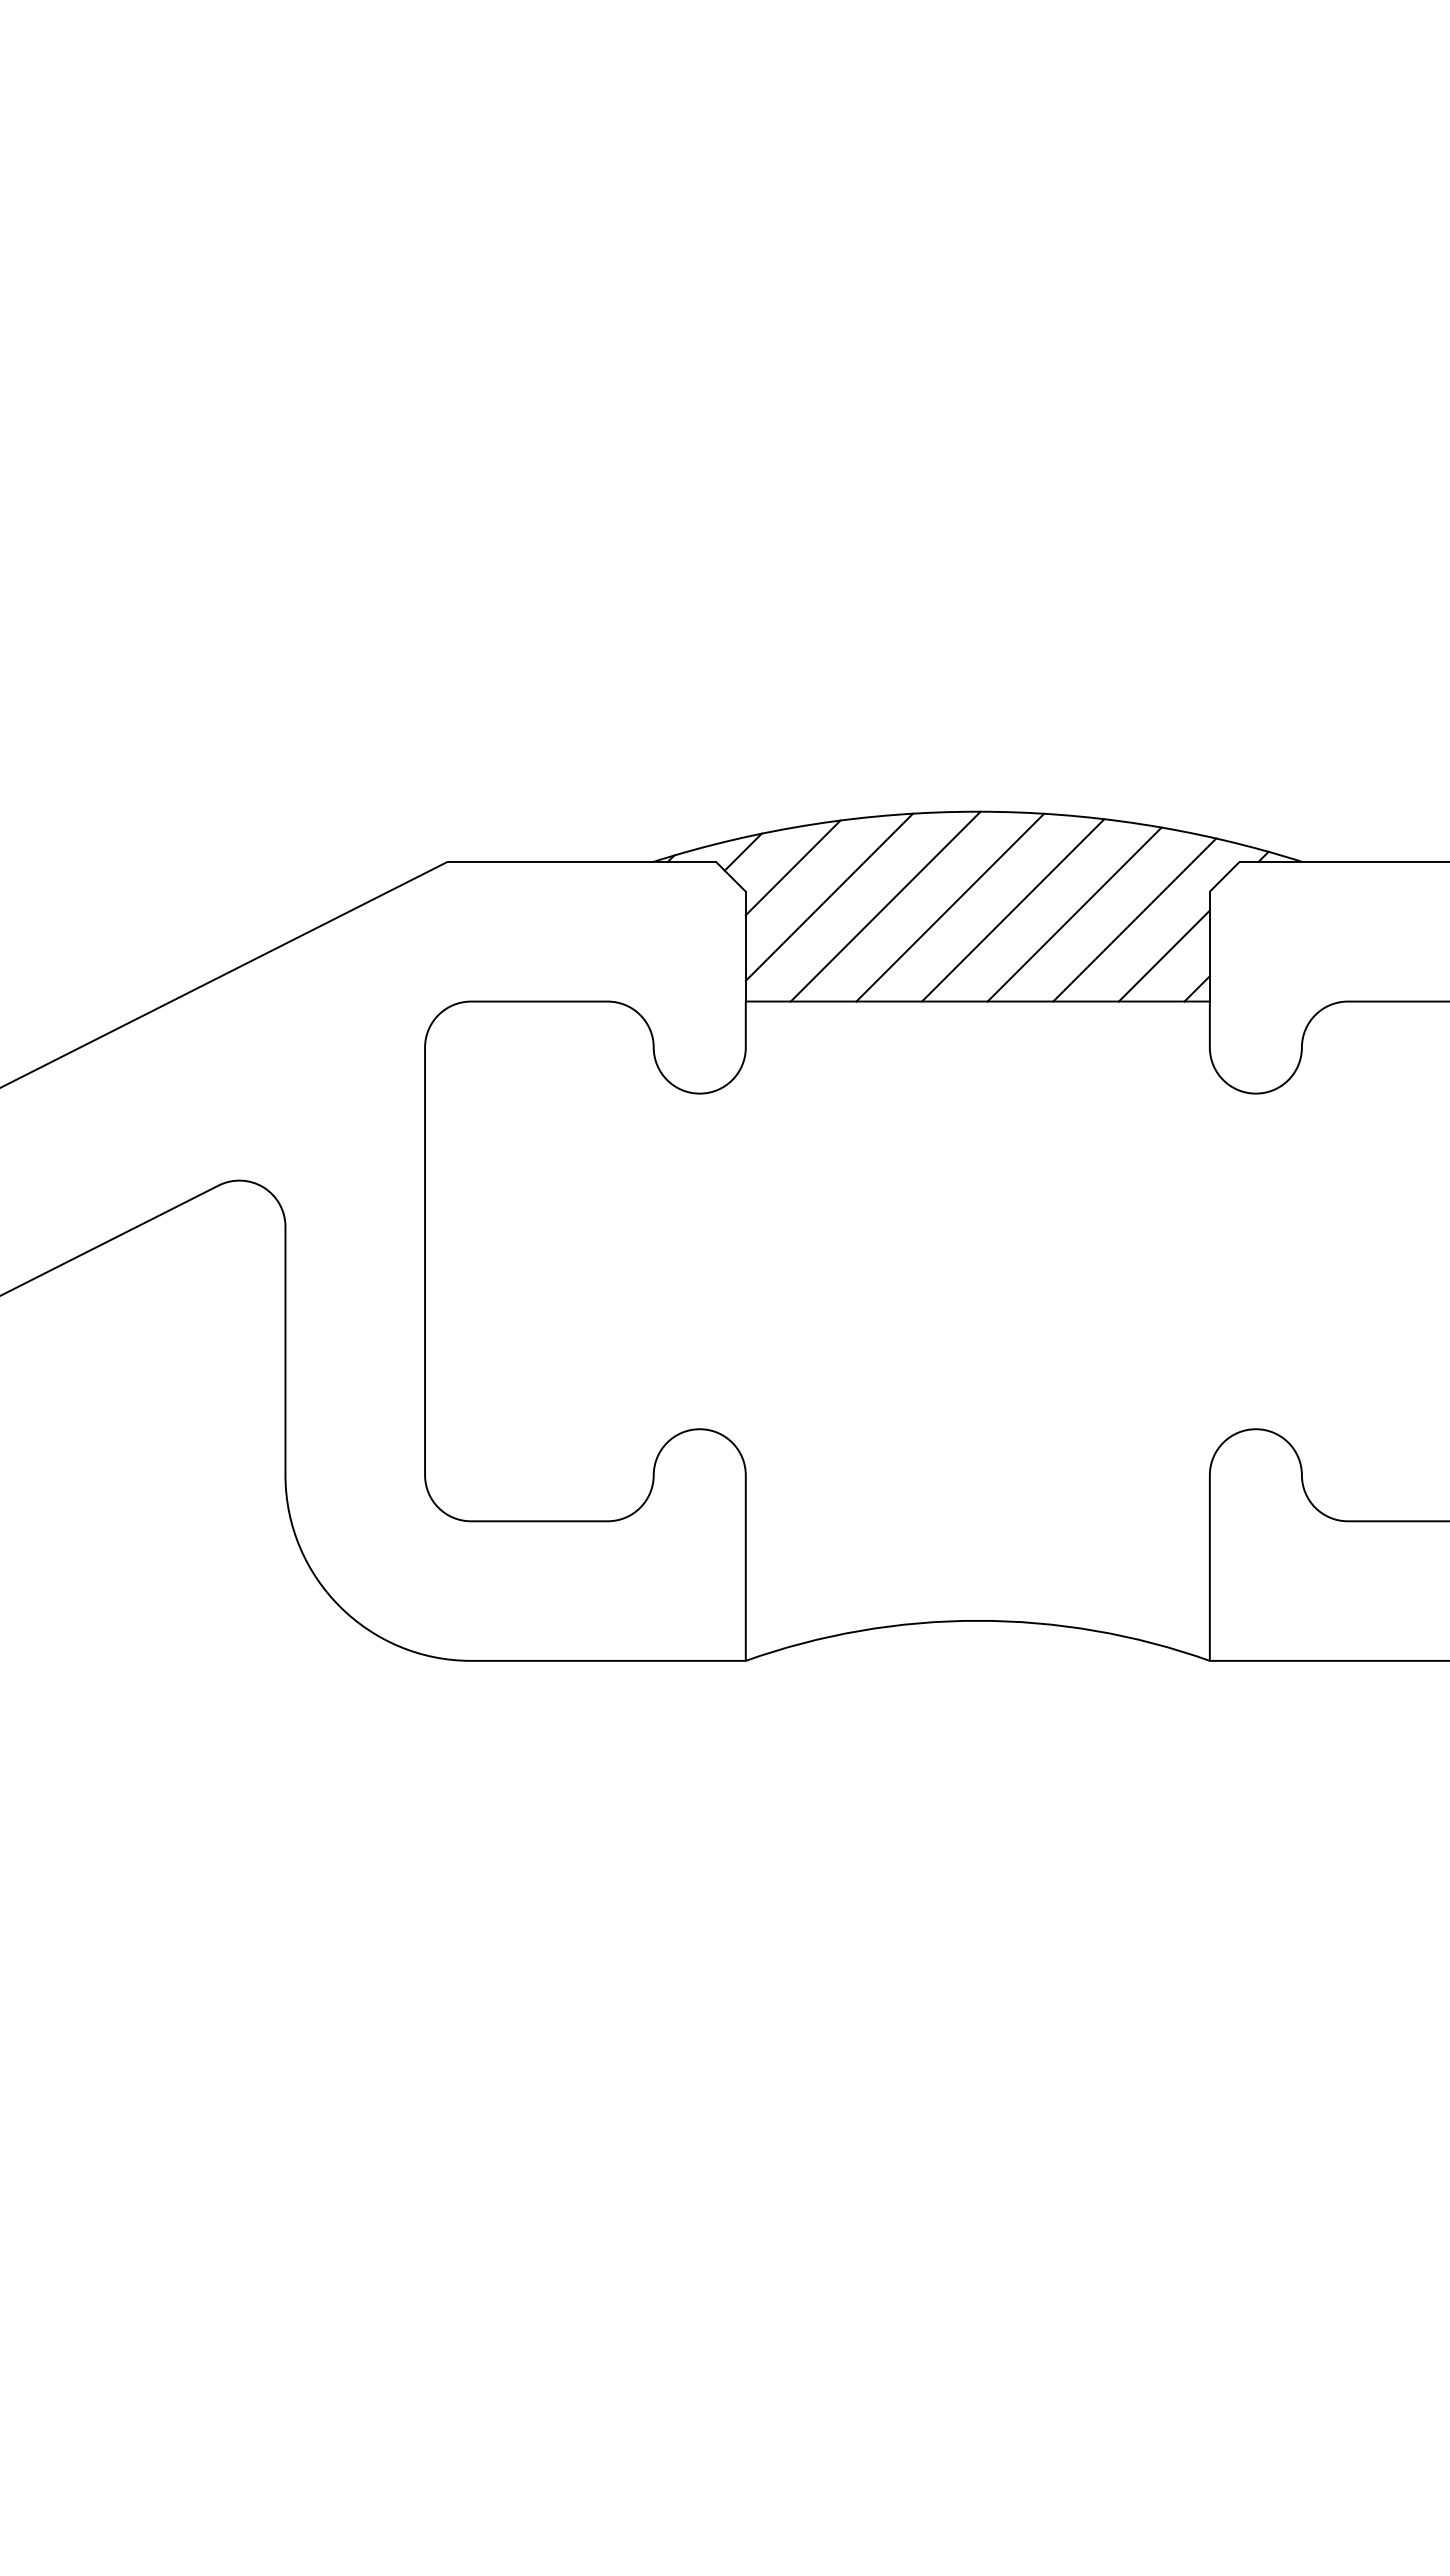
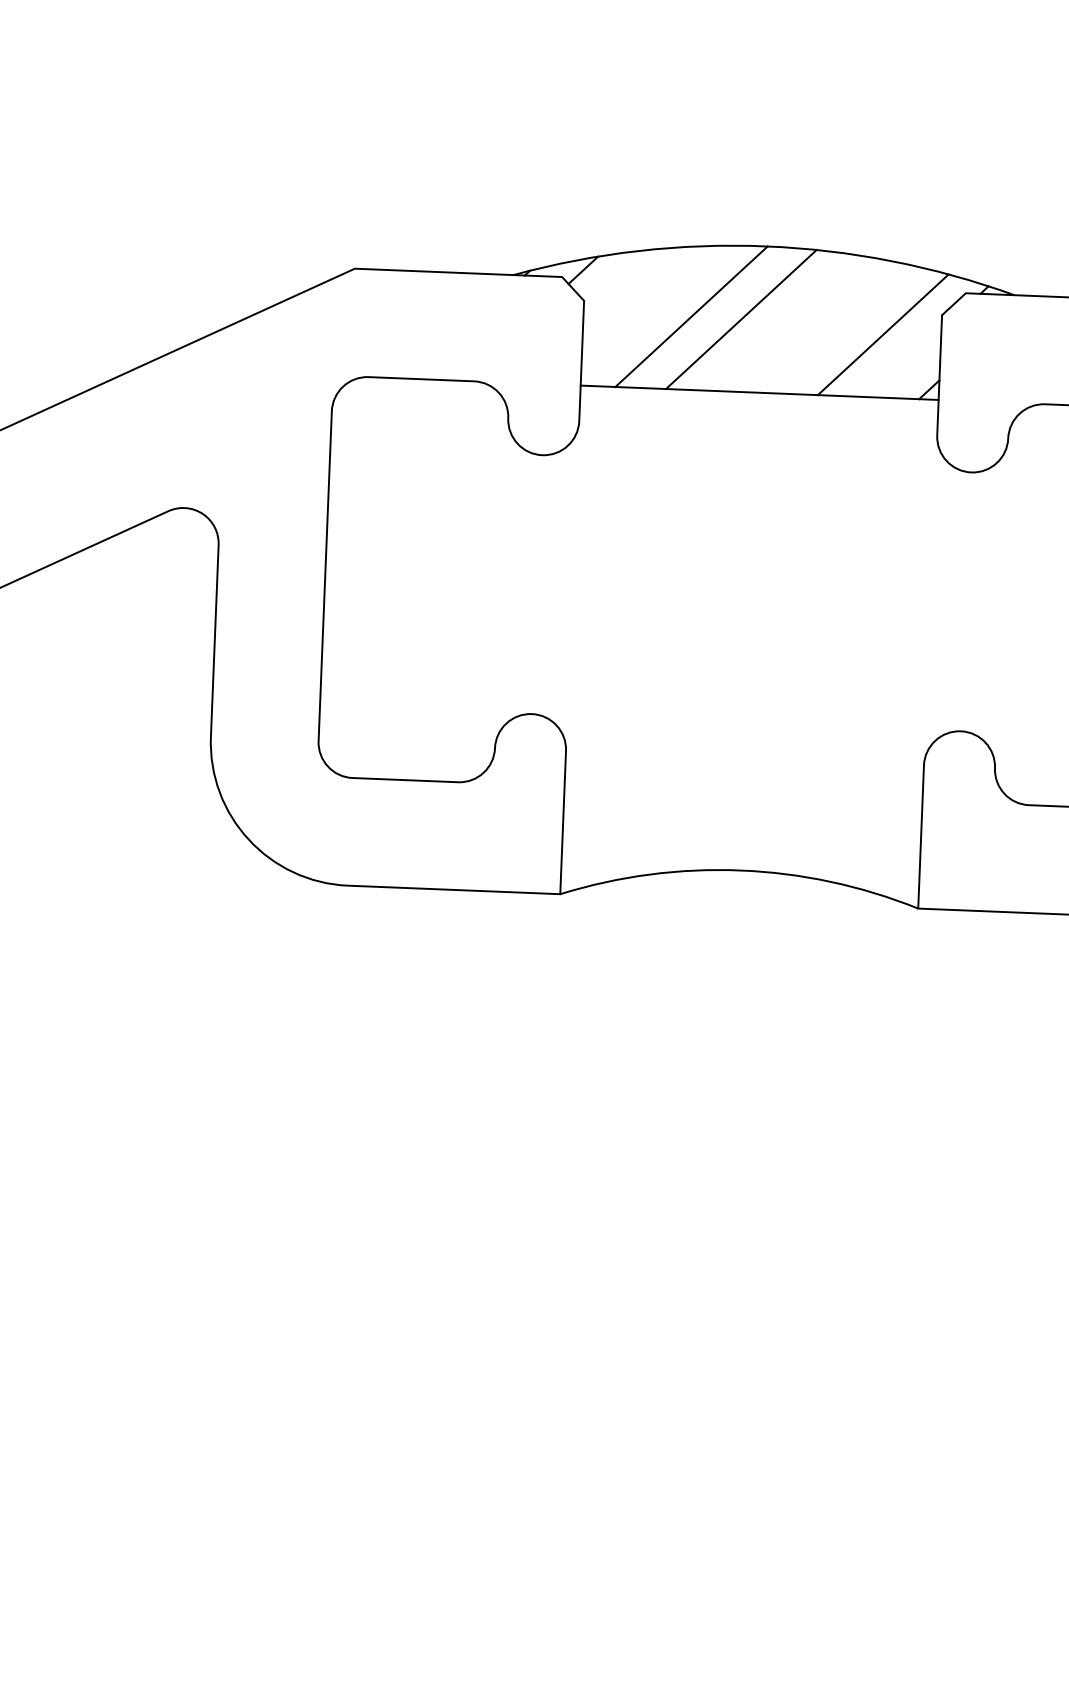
line: (792, 867) -> (620, 283), removed
line: (829, 896) -> (648, 307), removed
line: (1013, 910) -> (790, 323), removed
line: (1074, 914) -> (836, 328), removed
line: (1163, 955) -> (904, 363), removed

